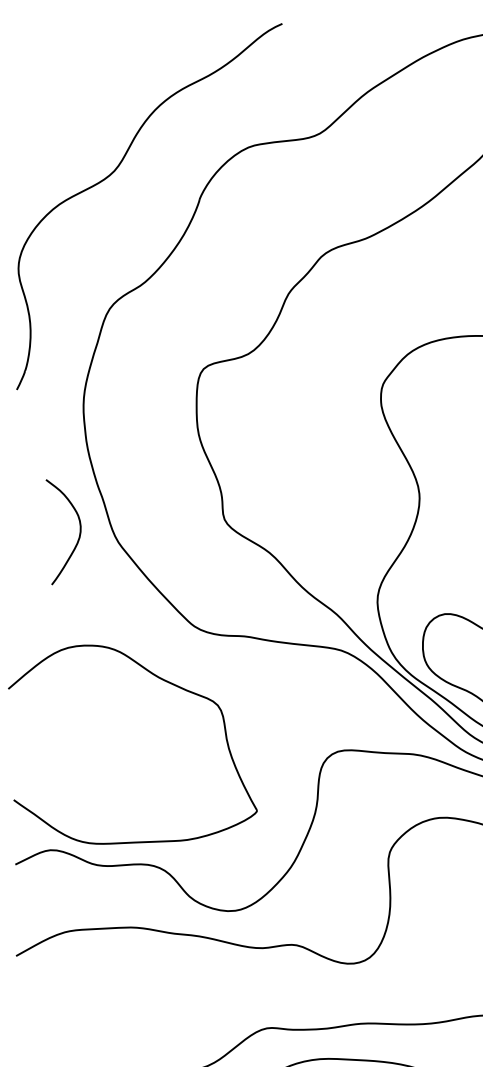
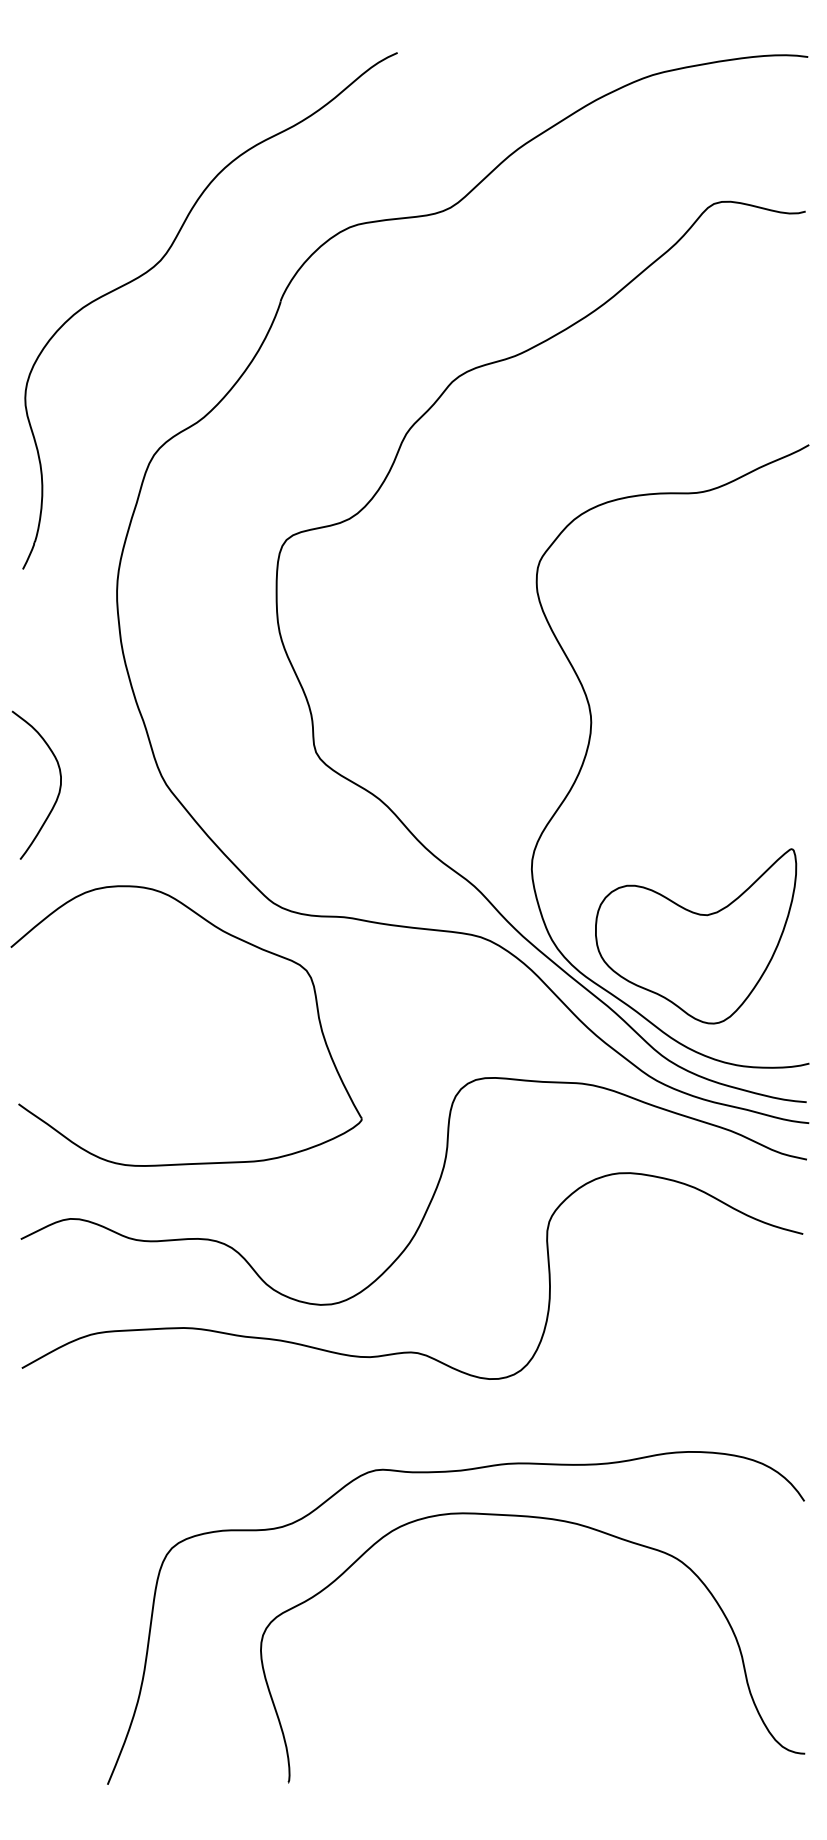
curve: (79, 532) -> (59, 785), moved
part: (164, 681) -> (231, 936), moved

